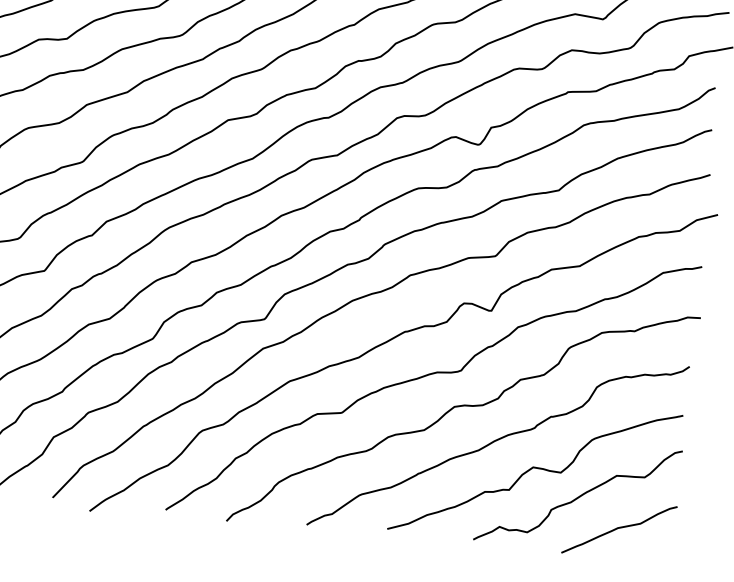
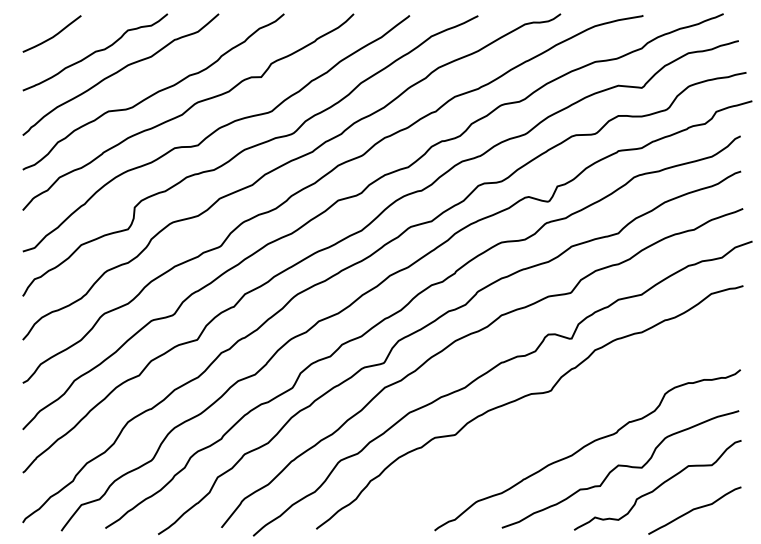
curve: (459, 407) -> (552, 421), removed

